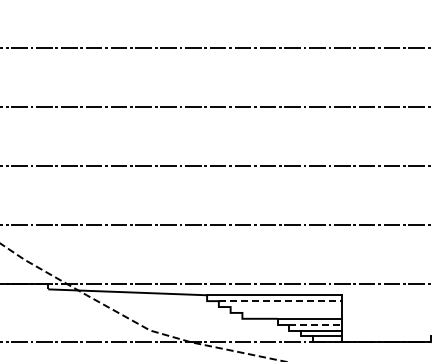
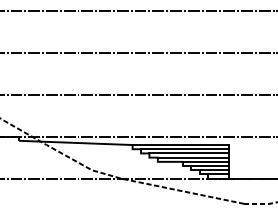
line: (280, 301) -> (185, 149), dashed -> solid
line: (286, 307) -> (189, 153), added
line: (292, 312) -> (193, 157), added
line: (316, 324) -> (210, 165), dashed -> solid

